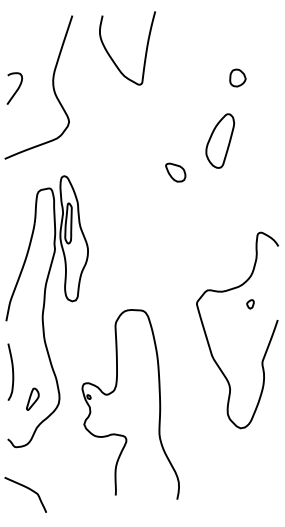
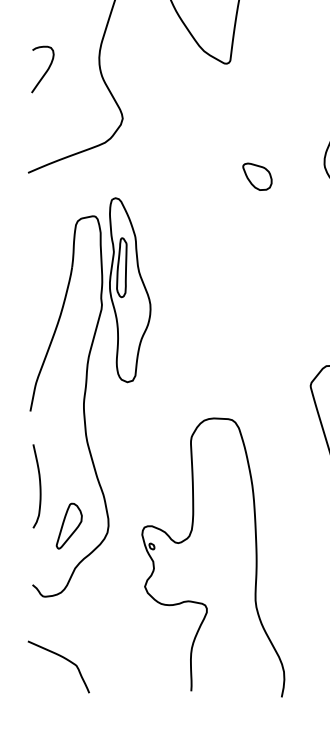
part: (175, 172) -> (257, 176), moved
part: (115, 390) -> (190, 536), moved
part: (32, 399) -> (68, 526), size x1.43

